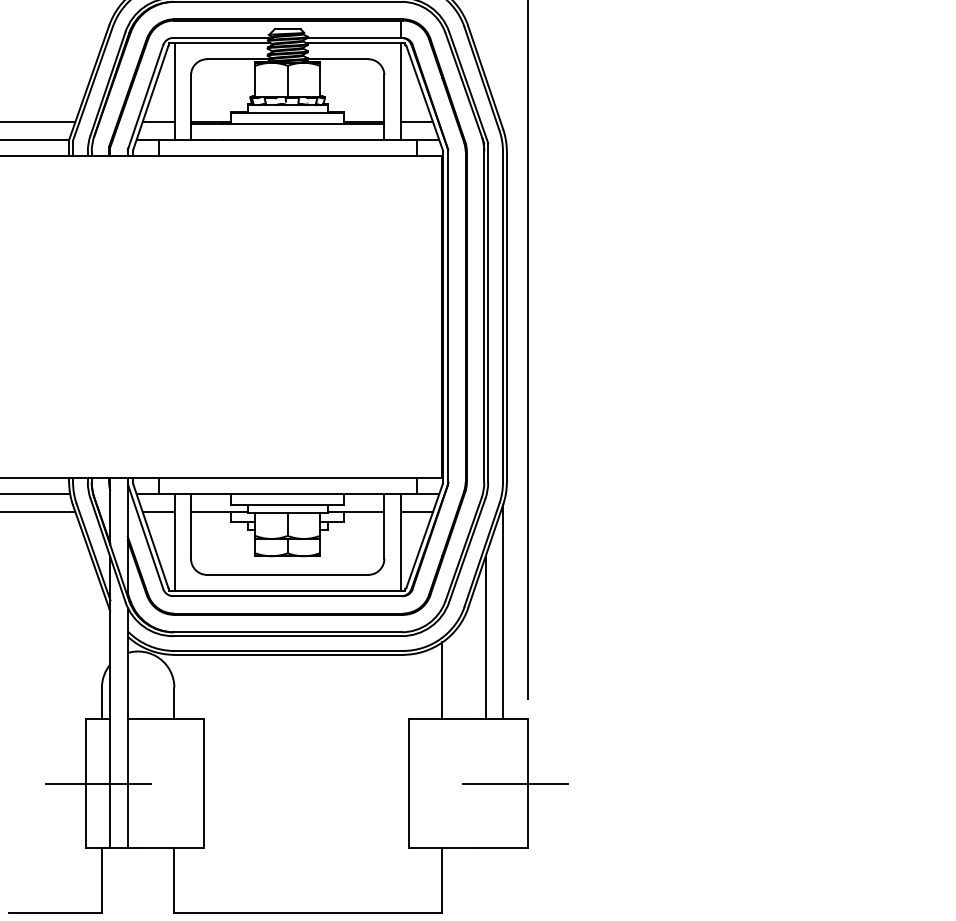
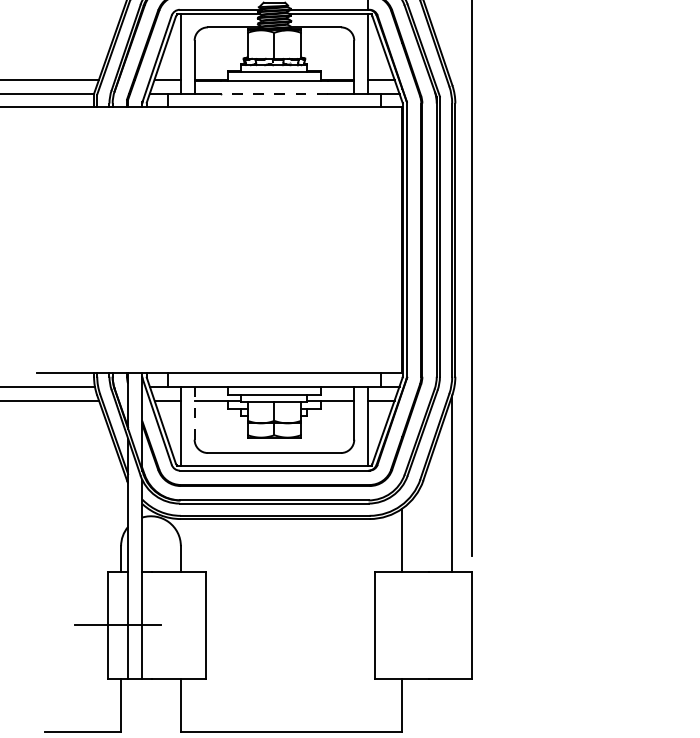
line: (287, 139) -> (274, 93), solid -> dashed
line: (191, 527) -> (195, 413), solid -> dashed
line: (485, 637) -> (437, 504), removed
line: (514, 783) -> (461, 625), removed

